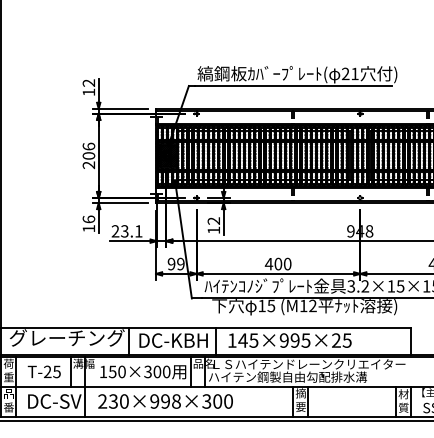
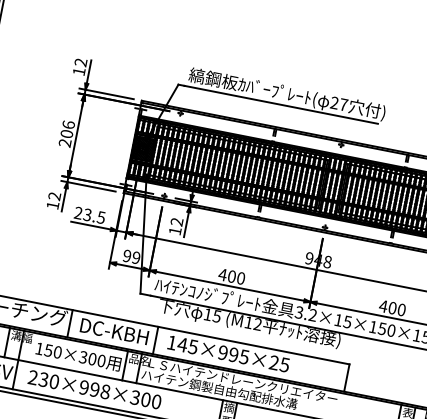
text: (354, 73) -> (343, 104), 21 -> 27
text: (88, 219) -> (54, 196), 16 -> 12
text: (138, 231) -> (100, 217), 23.1 -> 23.5

